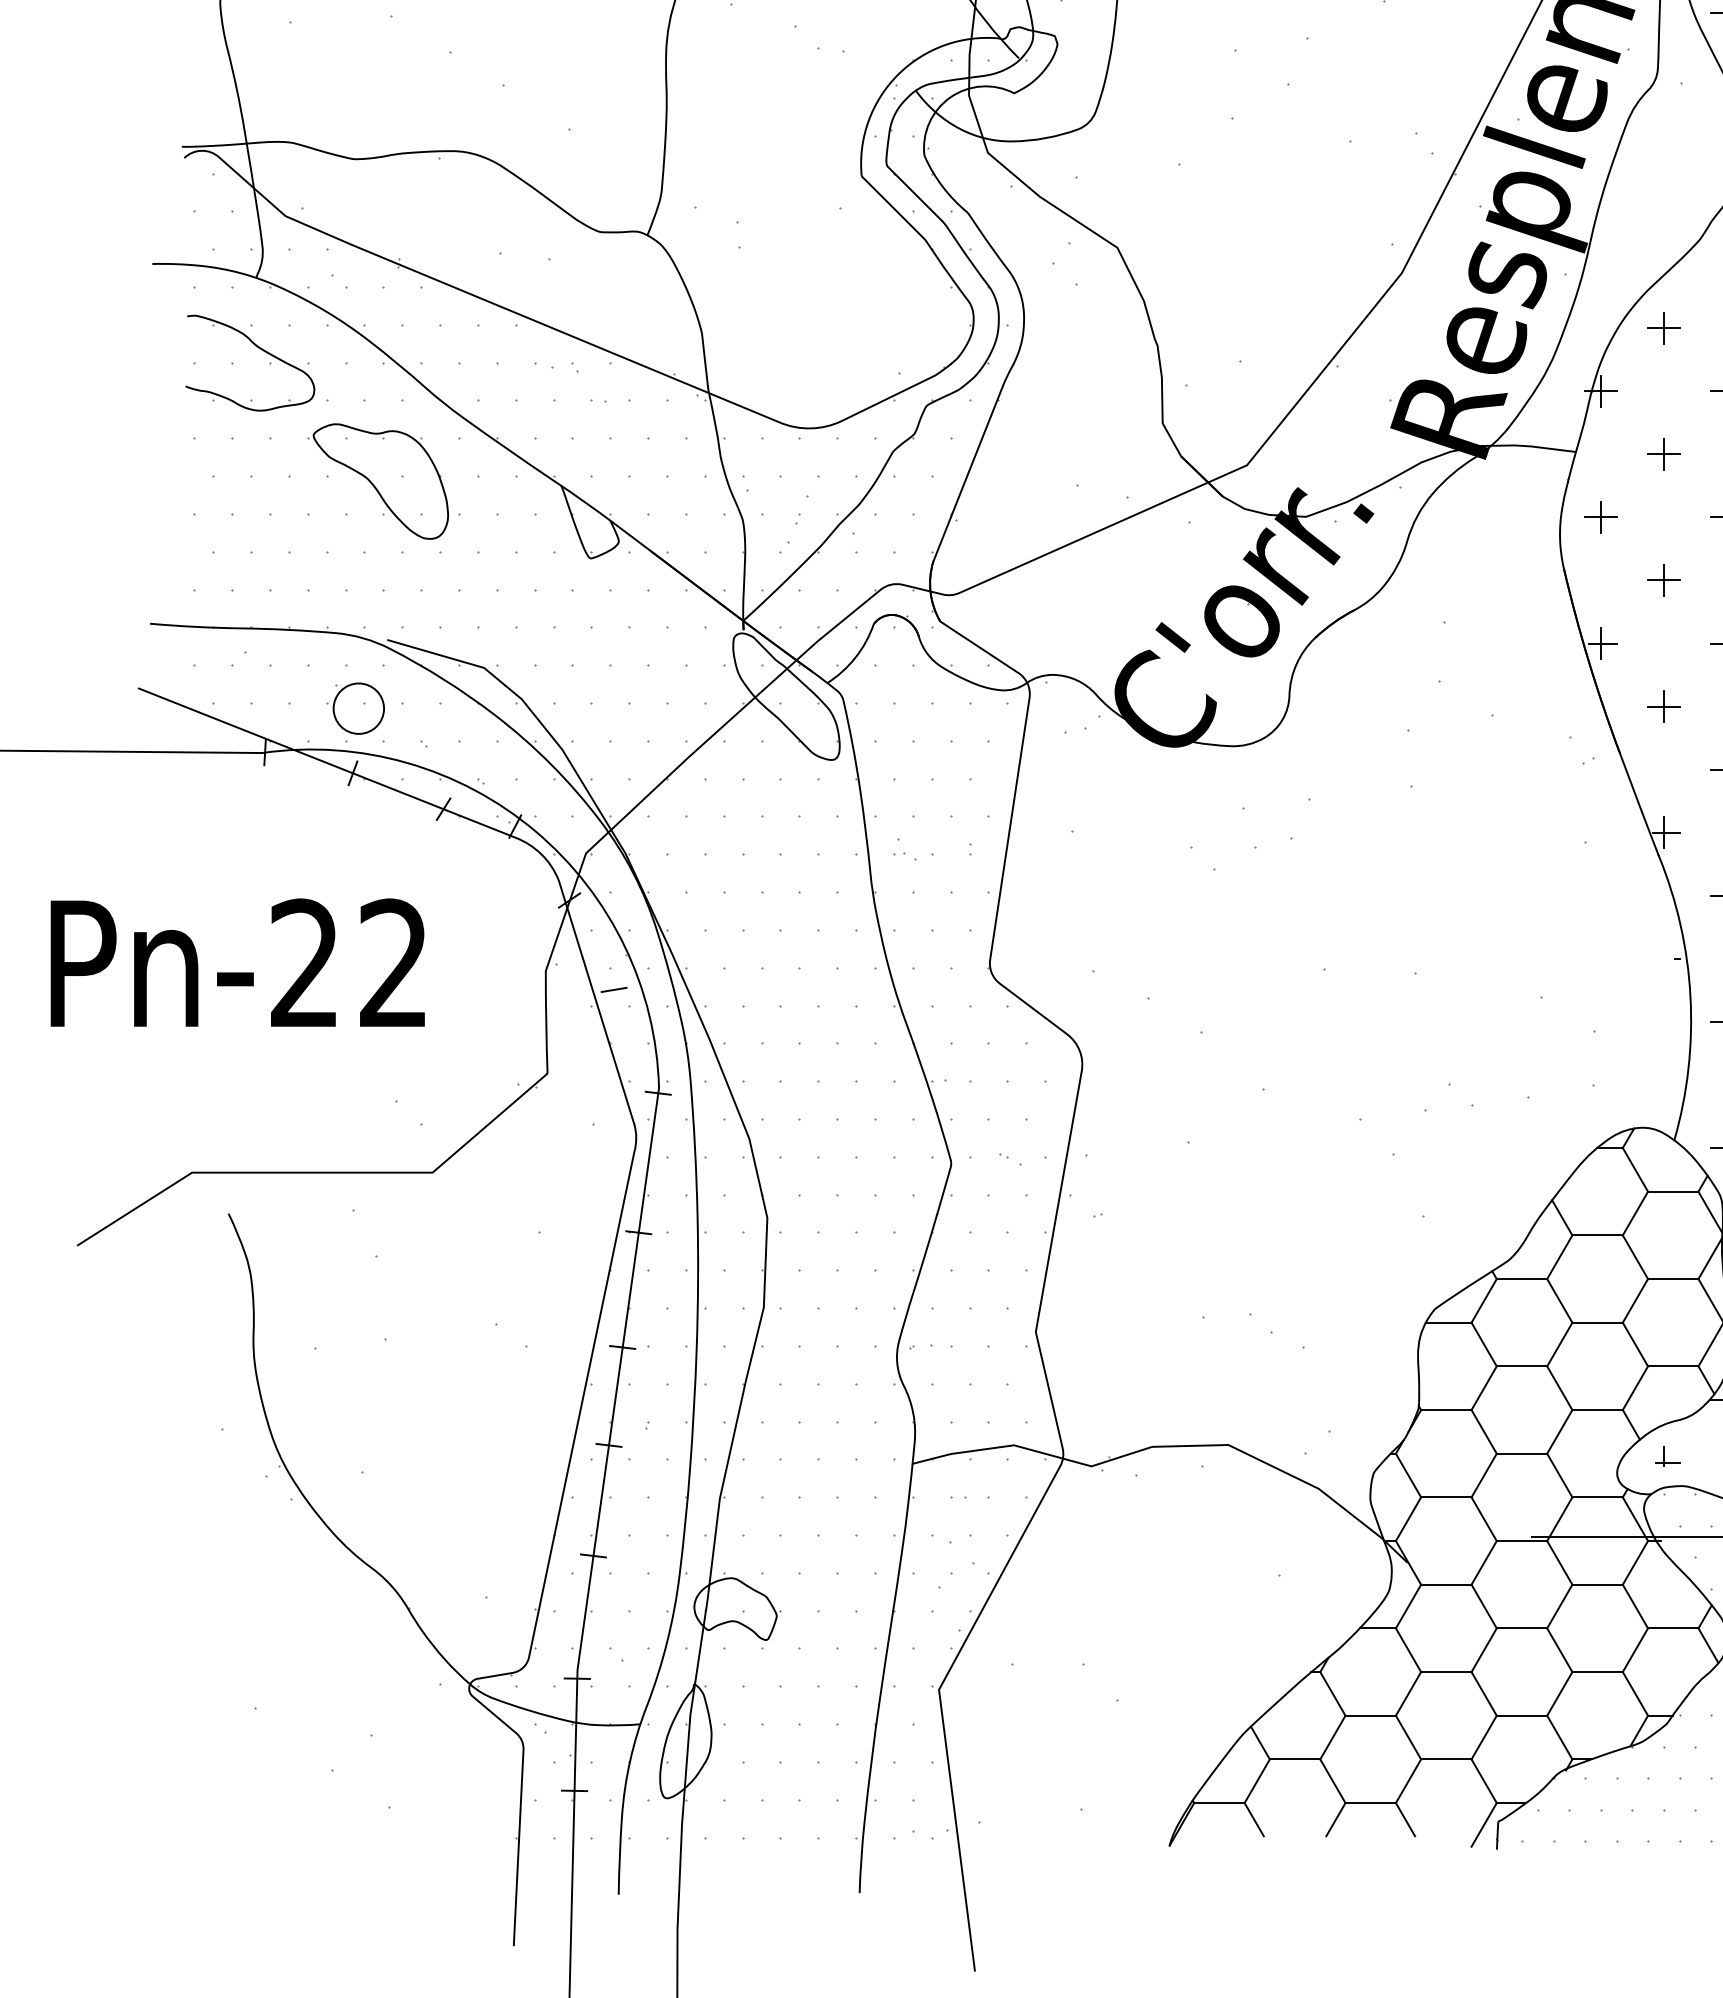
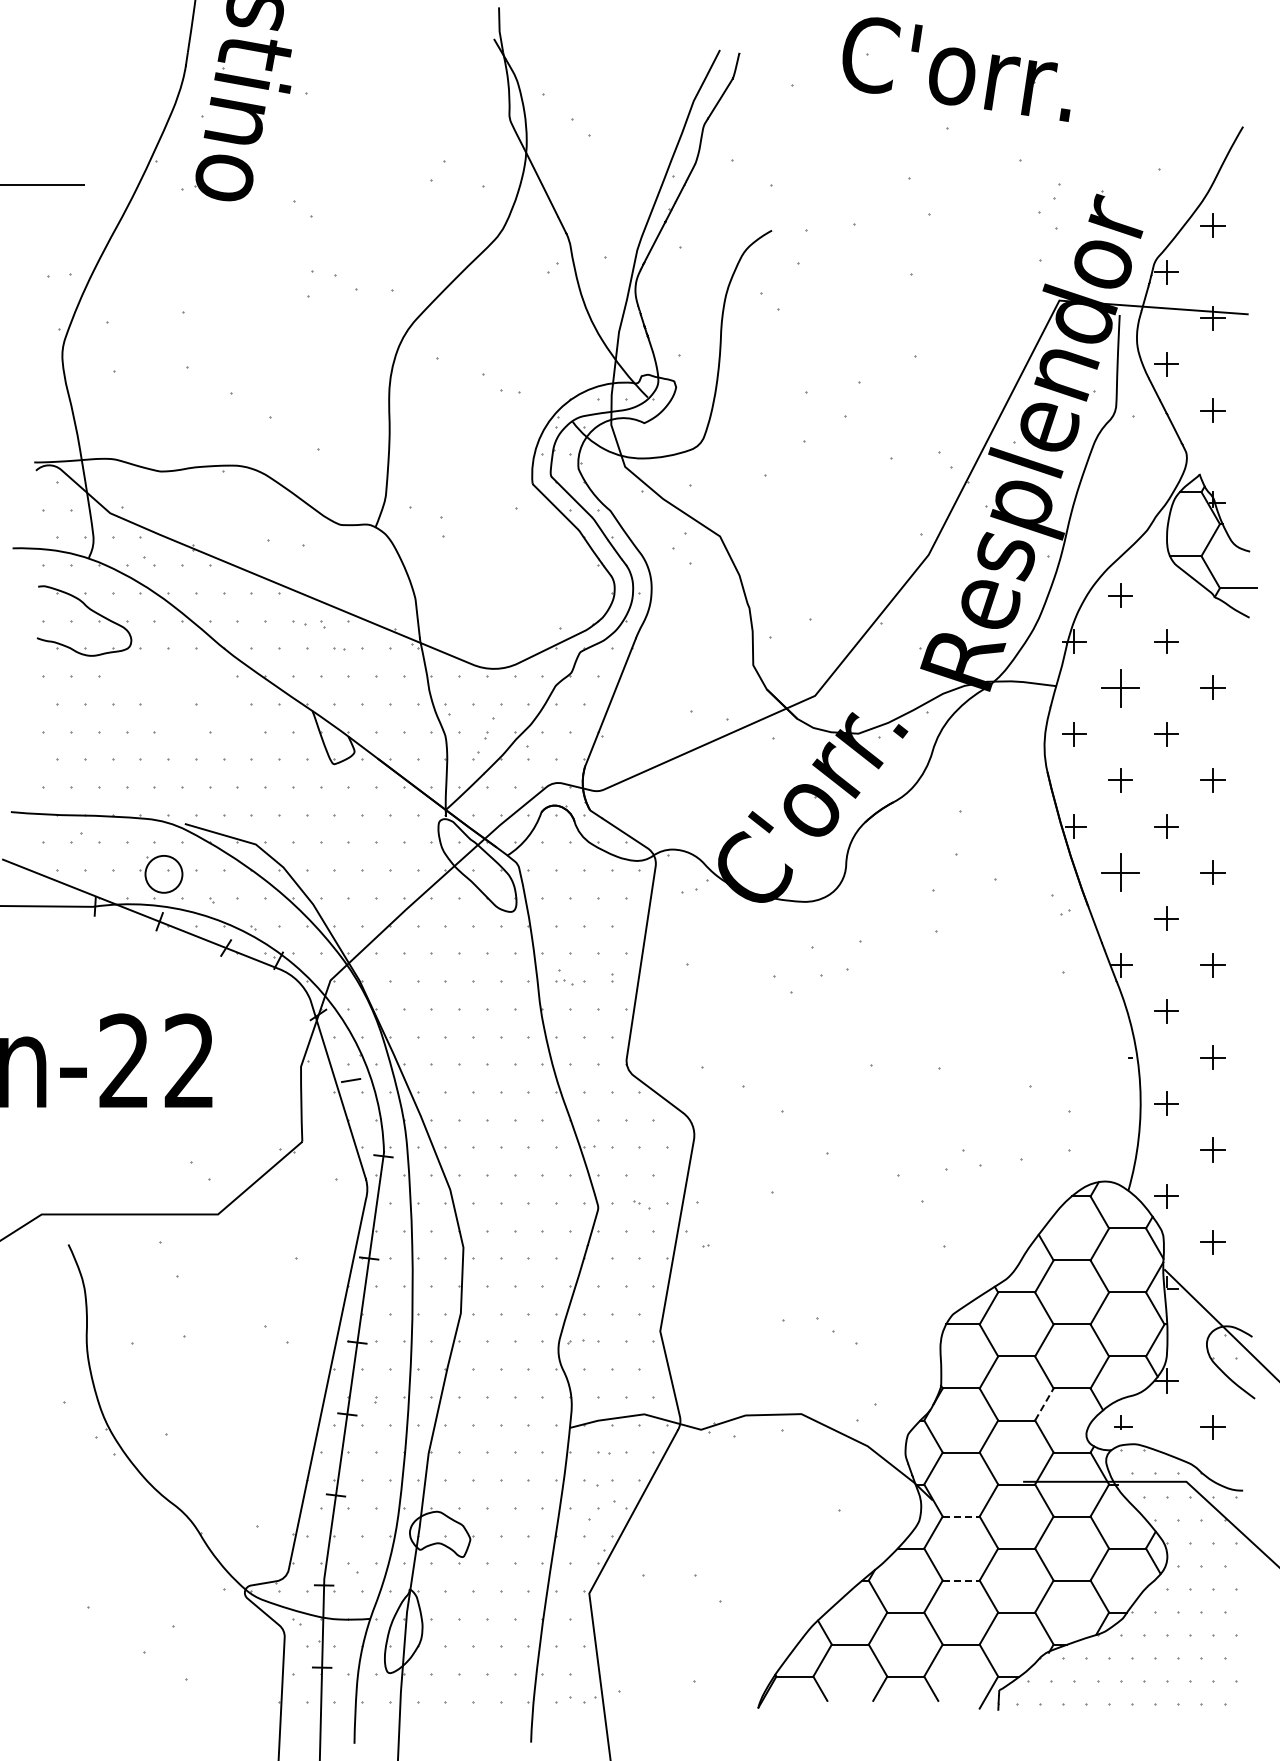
part: (1663, 453) -> (1120, 687), size x1.6
part: (384, 481) -> (182, 707), removed
part: (1663, 706) -> (1120, 872), size x1.6
line: (1559, 1431) -> (1044, 1404), solid -> dashed
line: (1446, 1584) -> (961, 1516), solid -> dashed
line: (1446, 1671) -> (961, 1580), solid -> dashed

